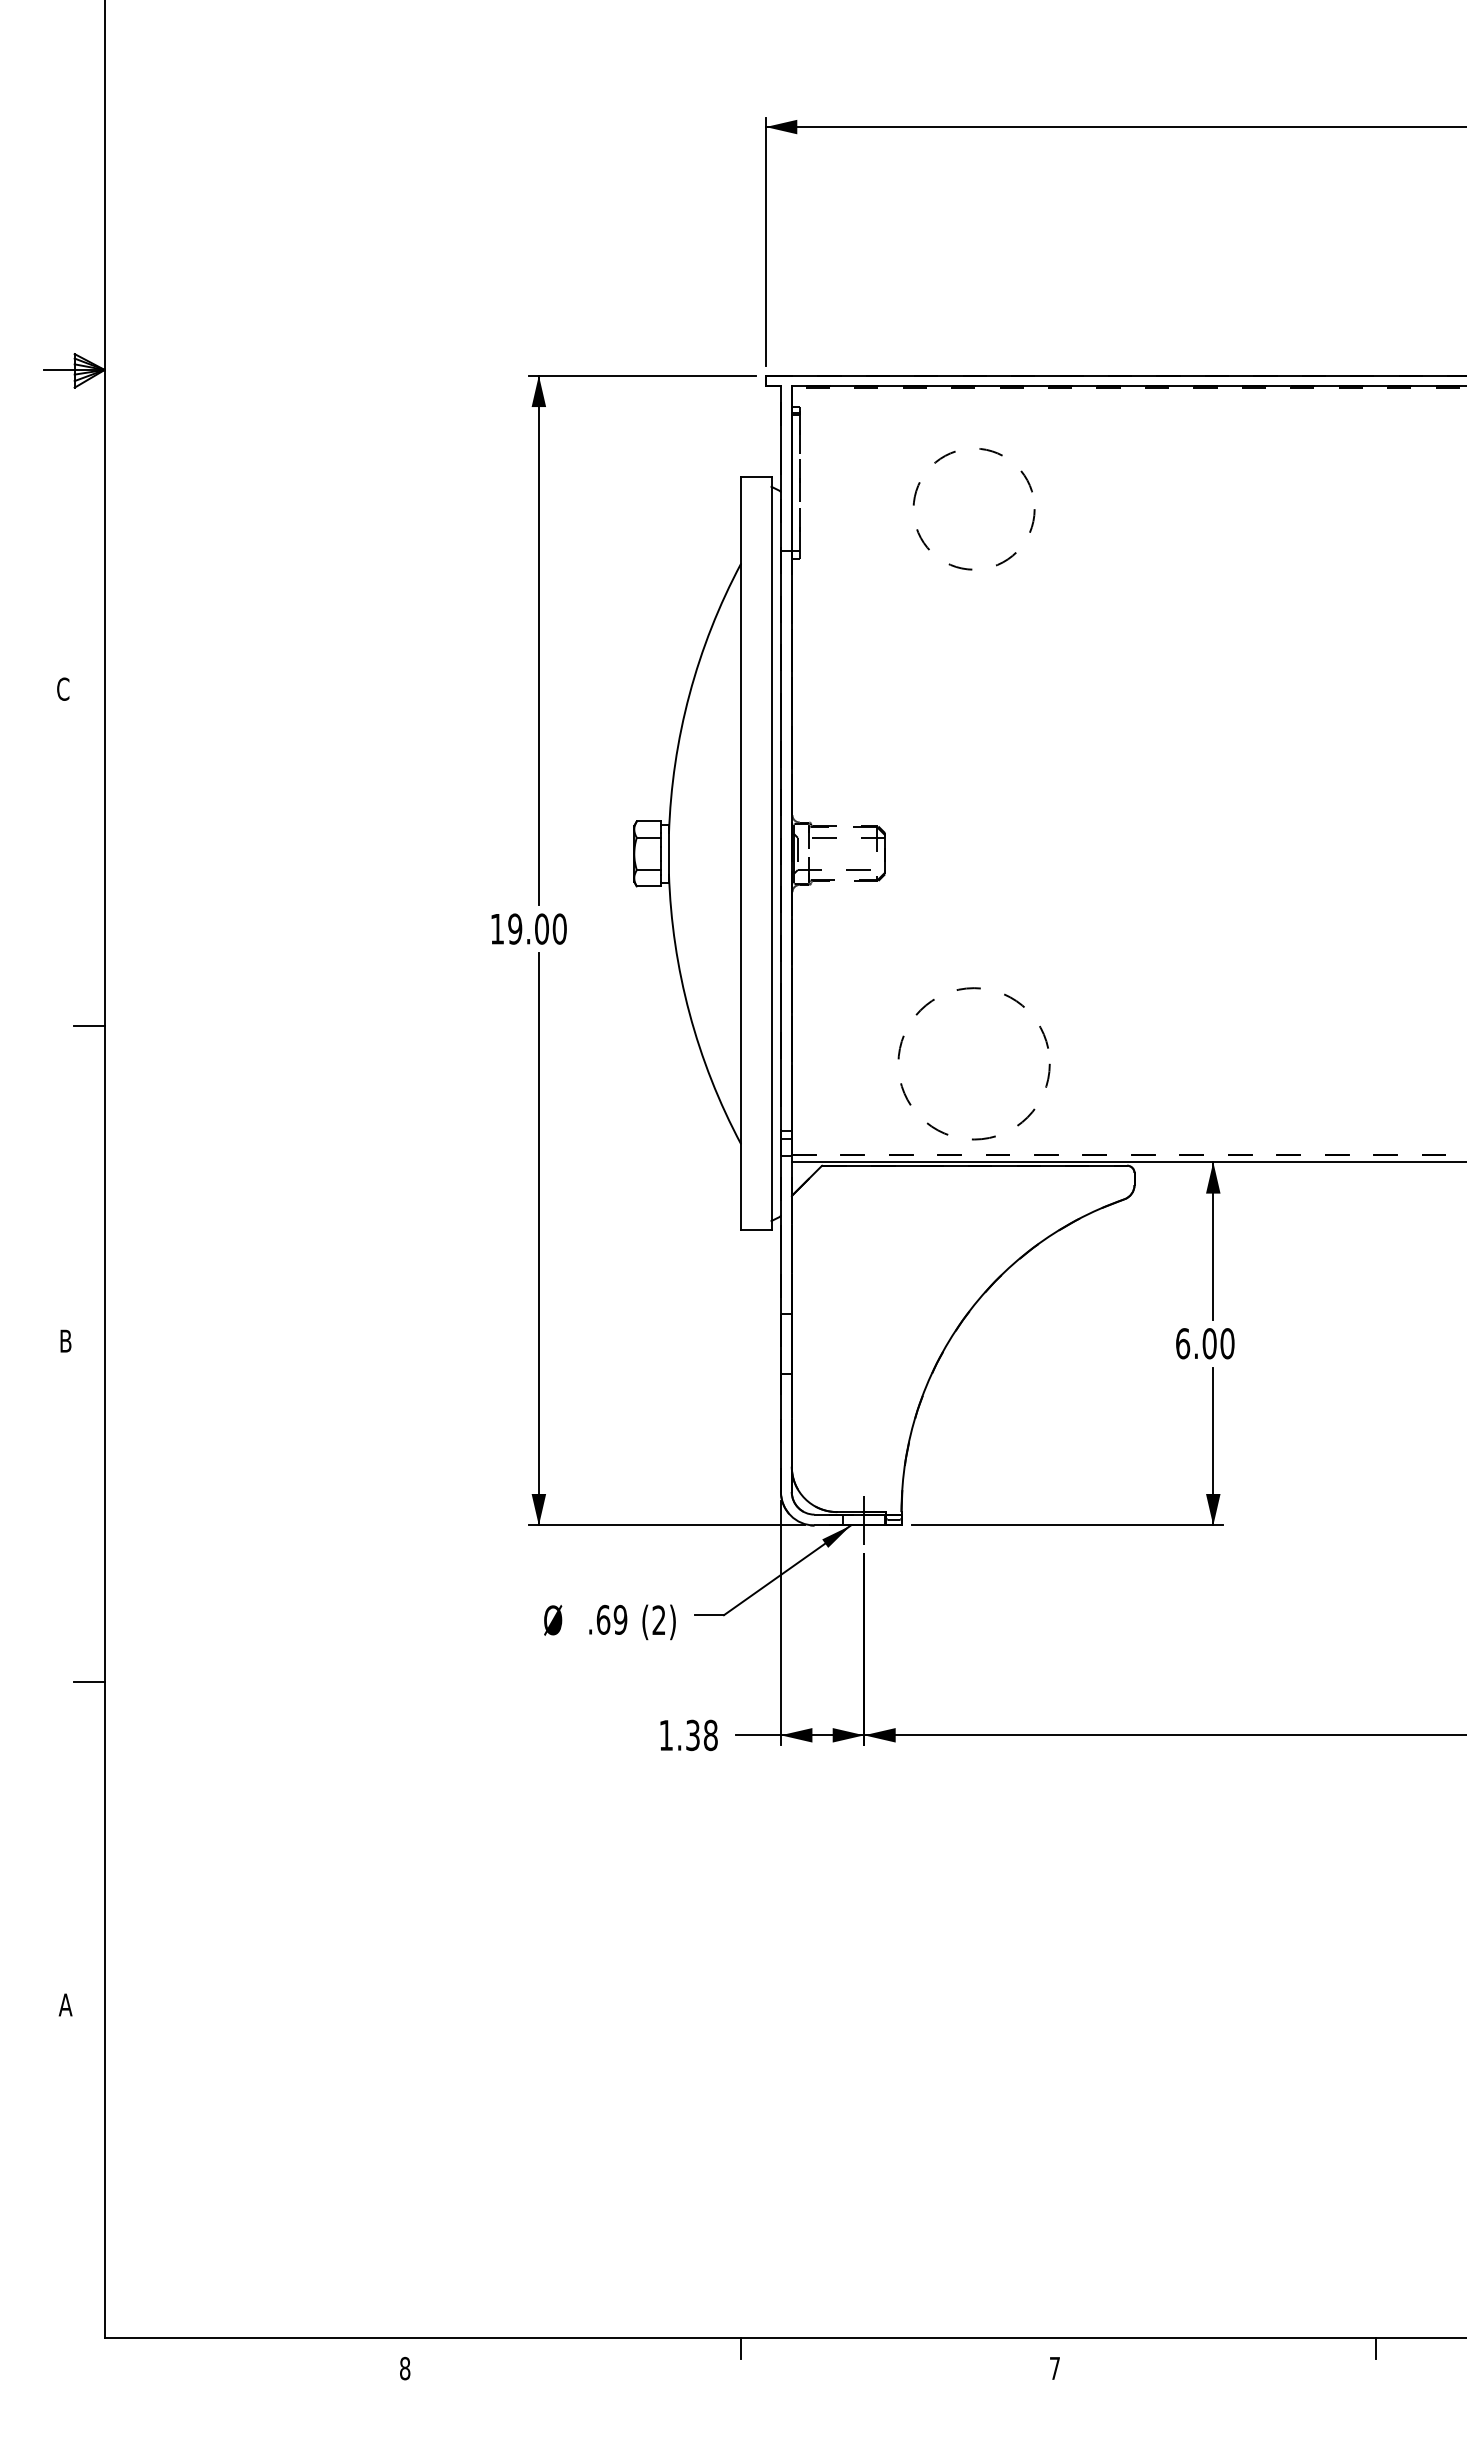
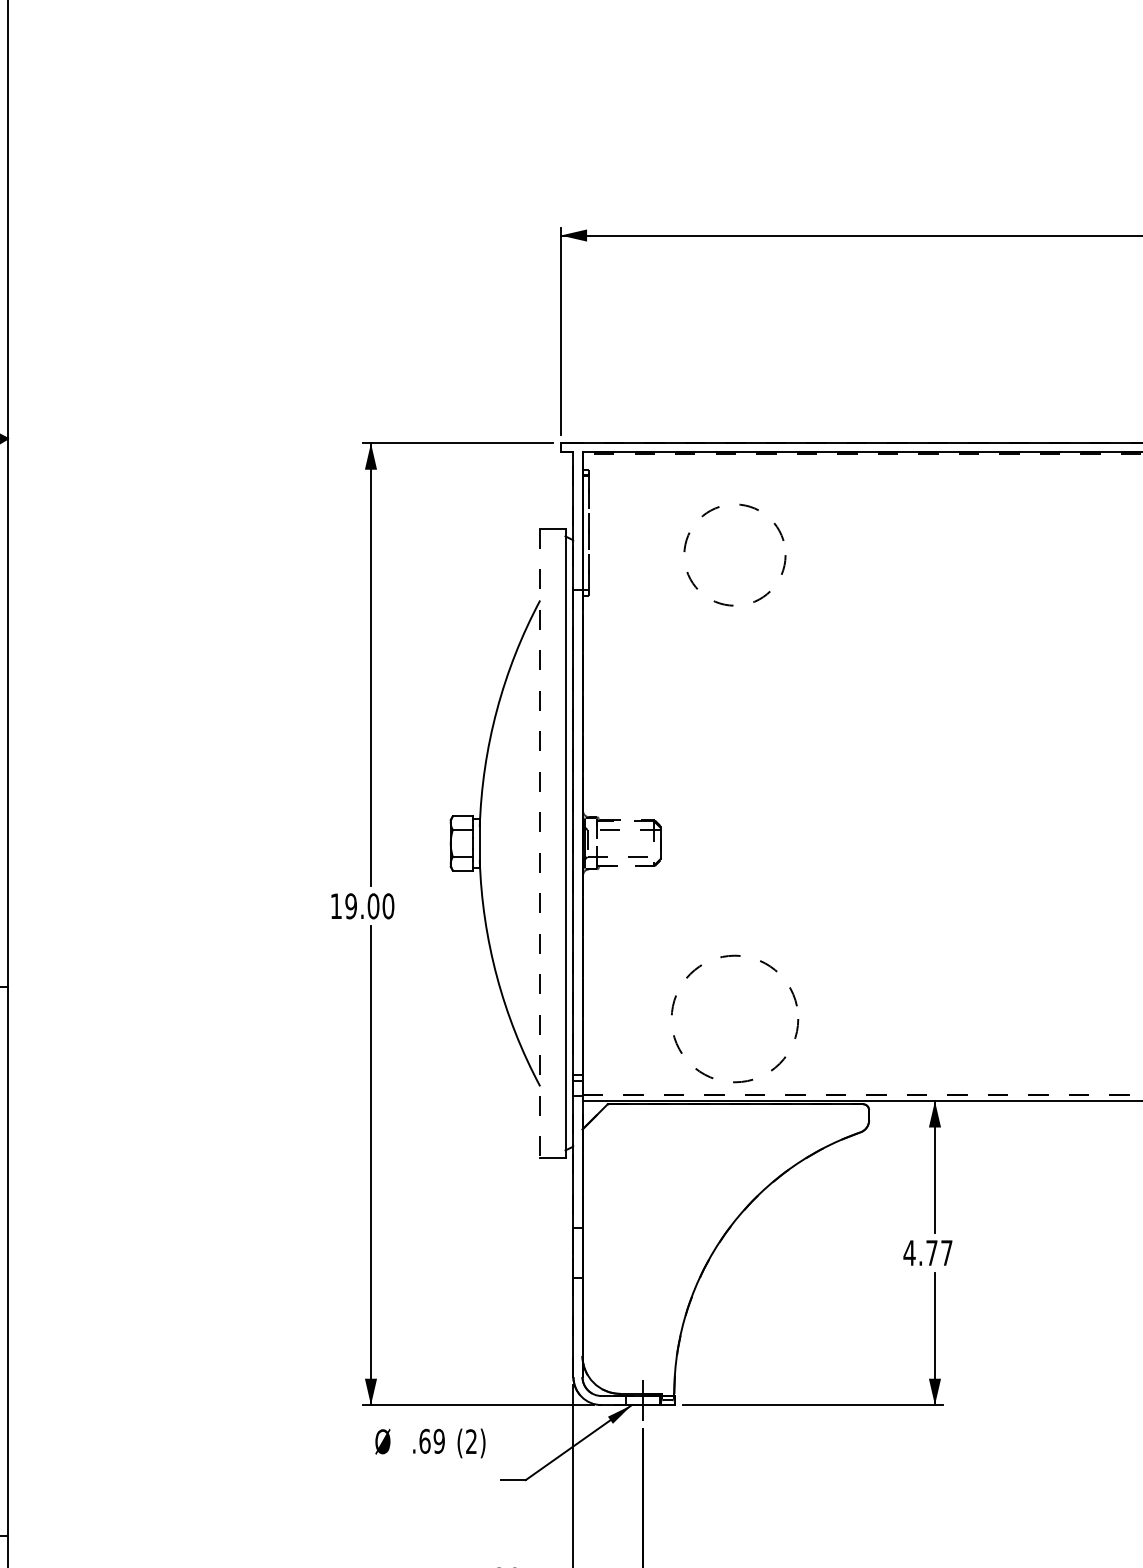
line: (741, 853) -> (540, 843), solid -> dashed
text: (1204, 1343) -> (927, 1252), 6.00 -> 4.77
text: (609, 1622) -> (430, 1443), moved

